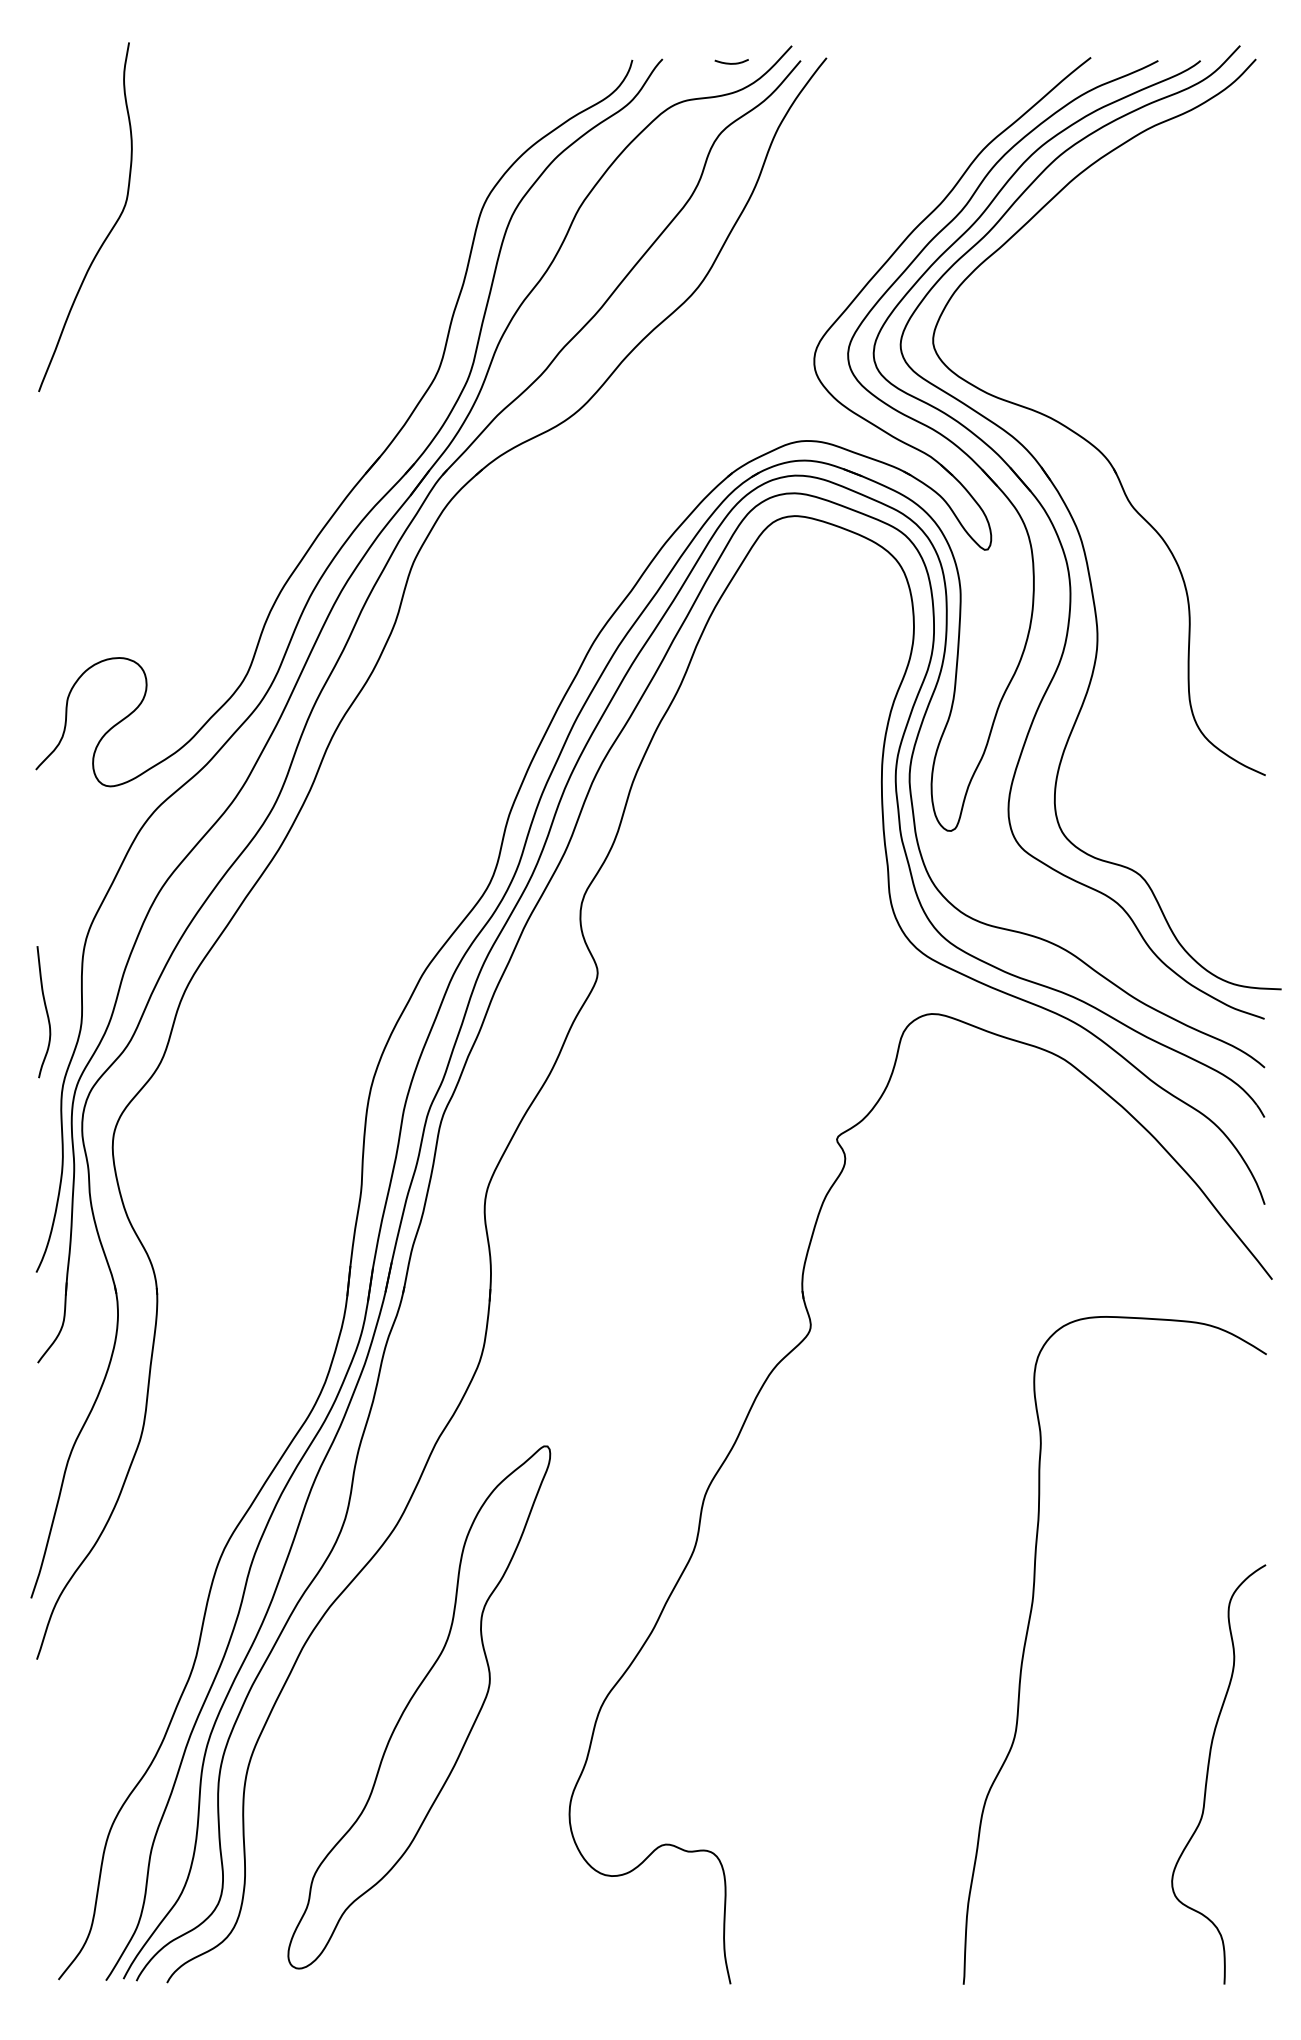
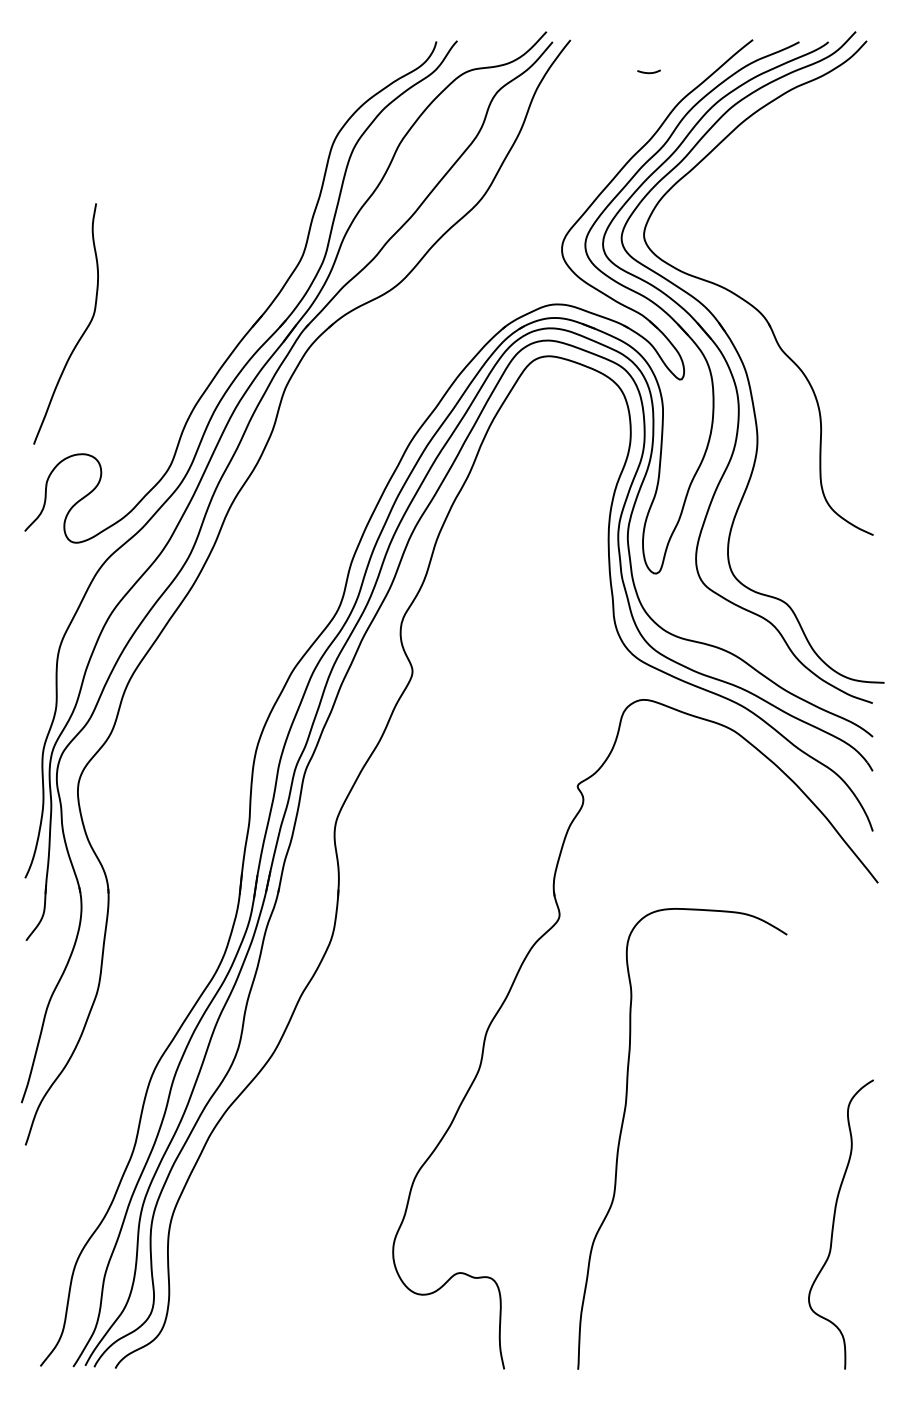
curve: (730, 62) -> (648, 72), moved
curve: (110, 228) -> (83, 331), moved
curve: (45, 1012) -> (31, 698), removed
curve: (1027, 1638) -> (622, 1130), moved
part: (419, 1707) -> (289, 1178), removed

